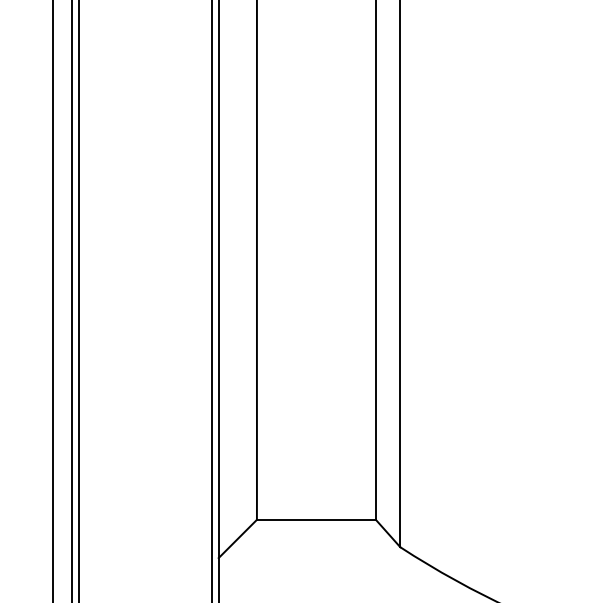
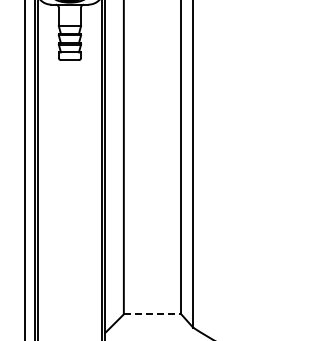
line: (316, 520) -> (152, 314), solid -> dashed

